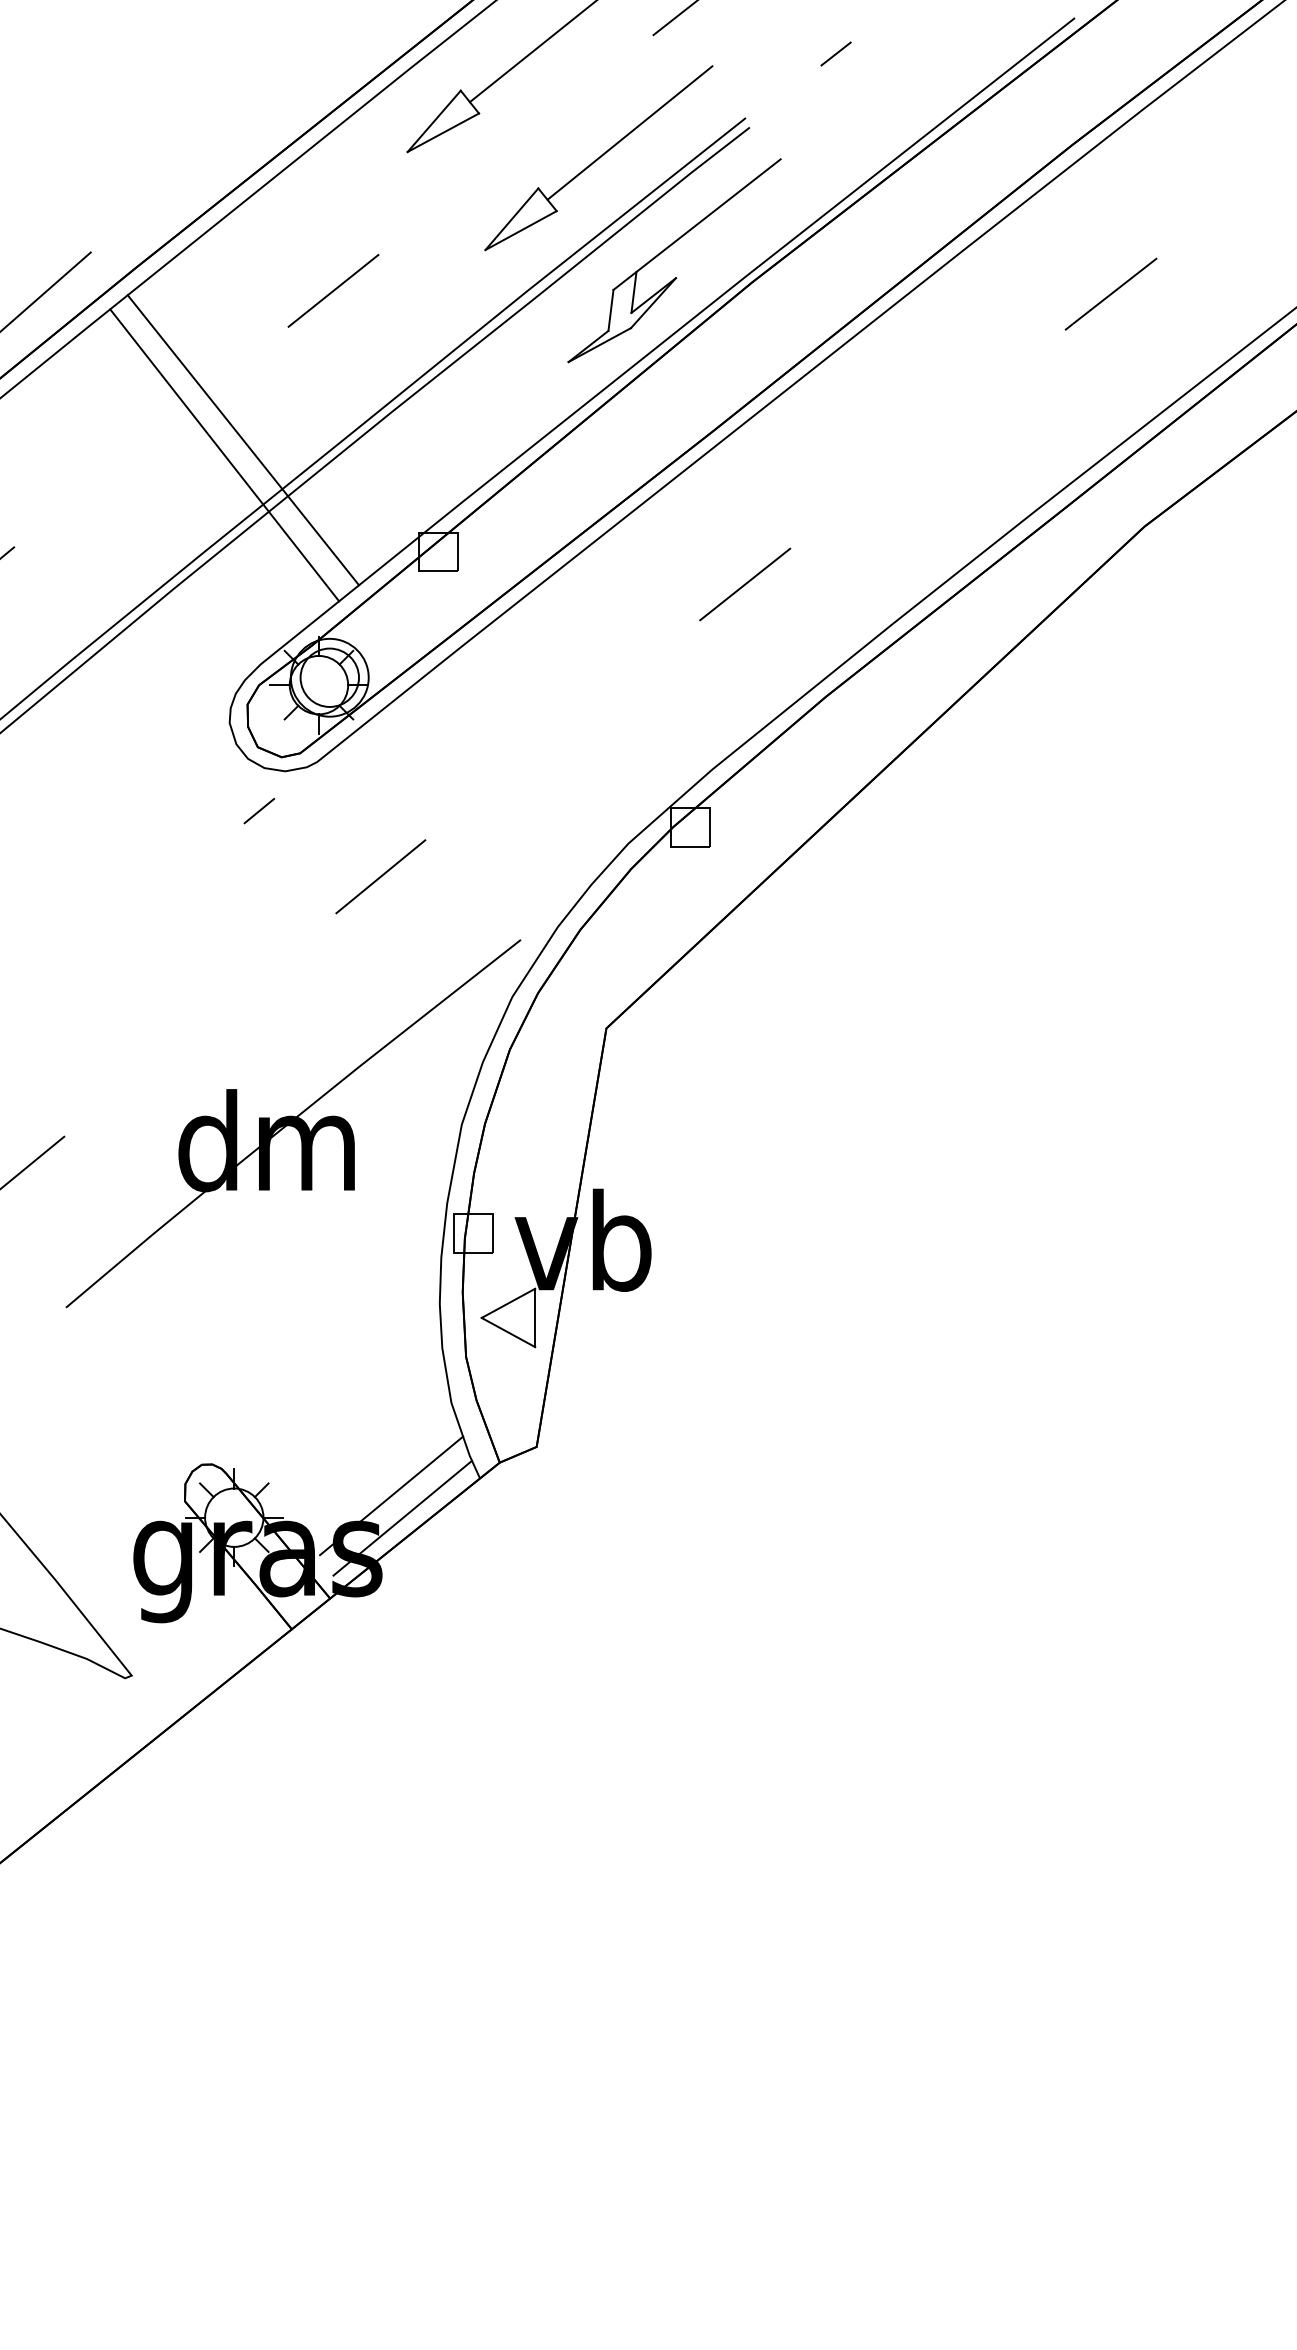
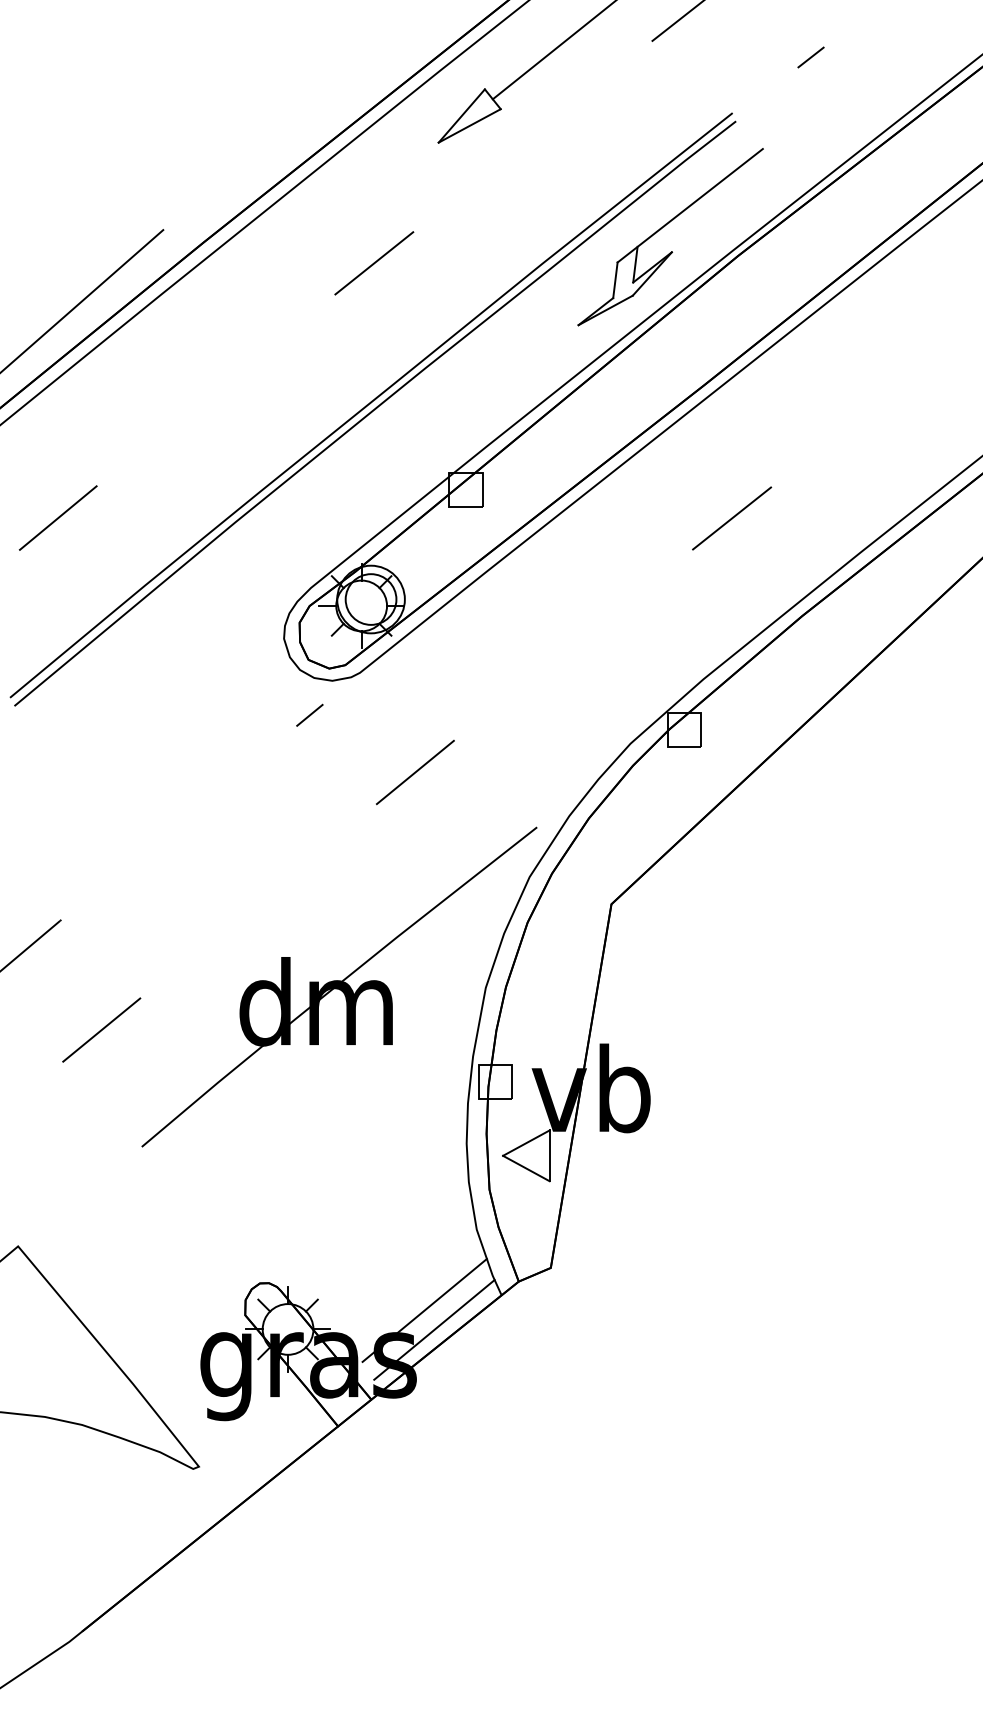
part: (598, 158) -> (604, 148), removed
line: (243, 440) -> (296, 393), removed
line: (224, 455) -> (279, 406), removed

